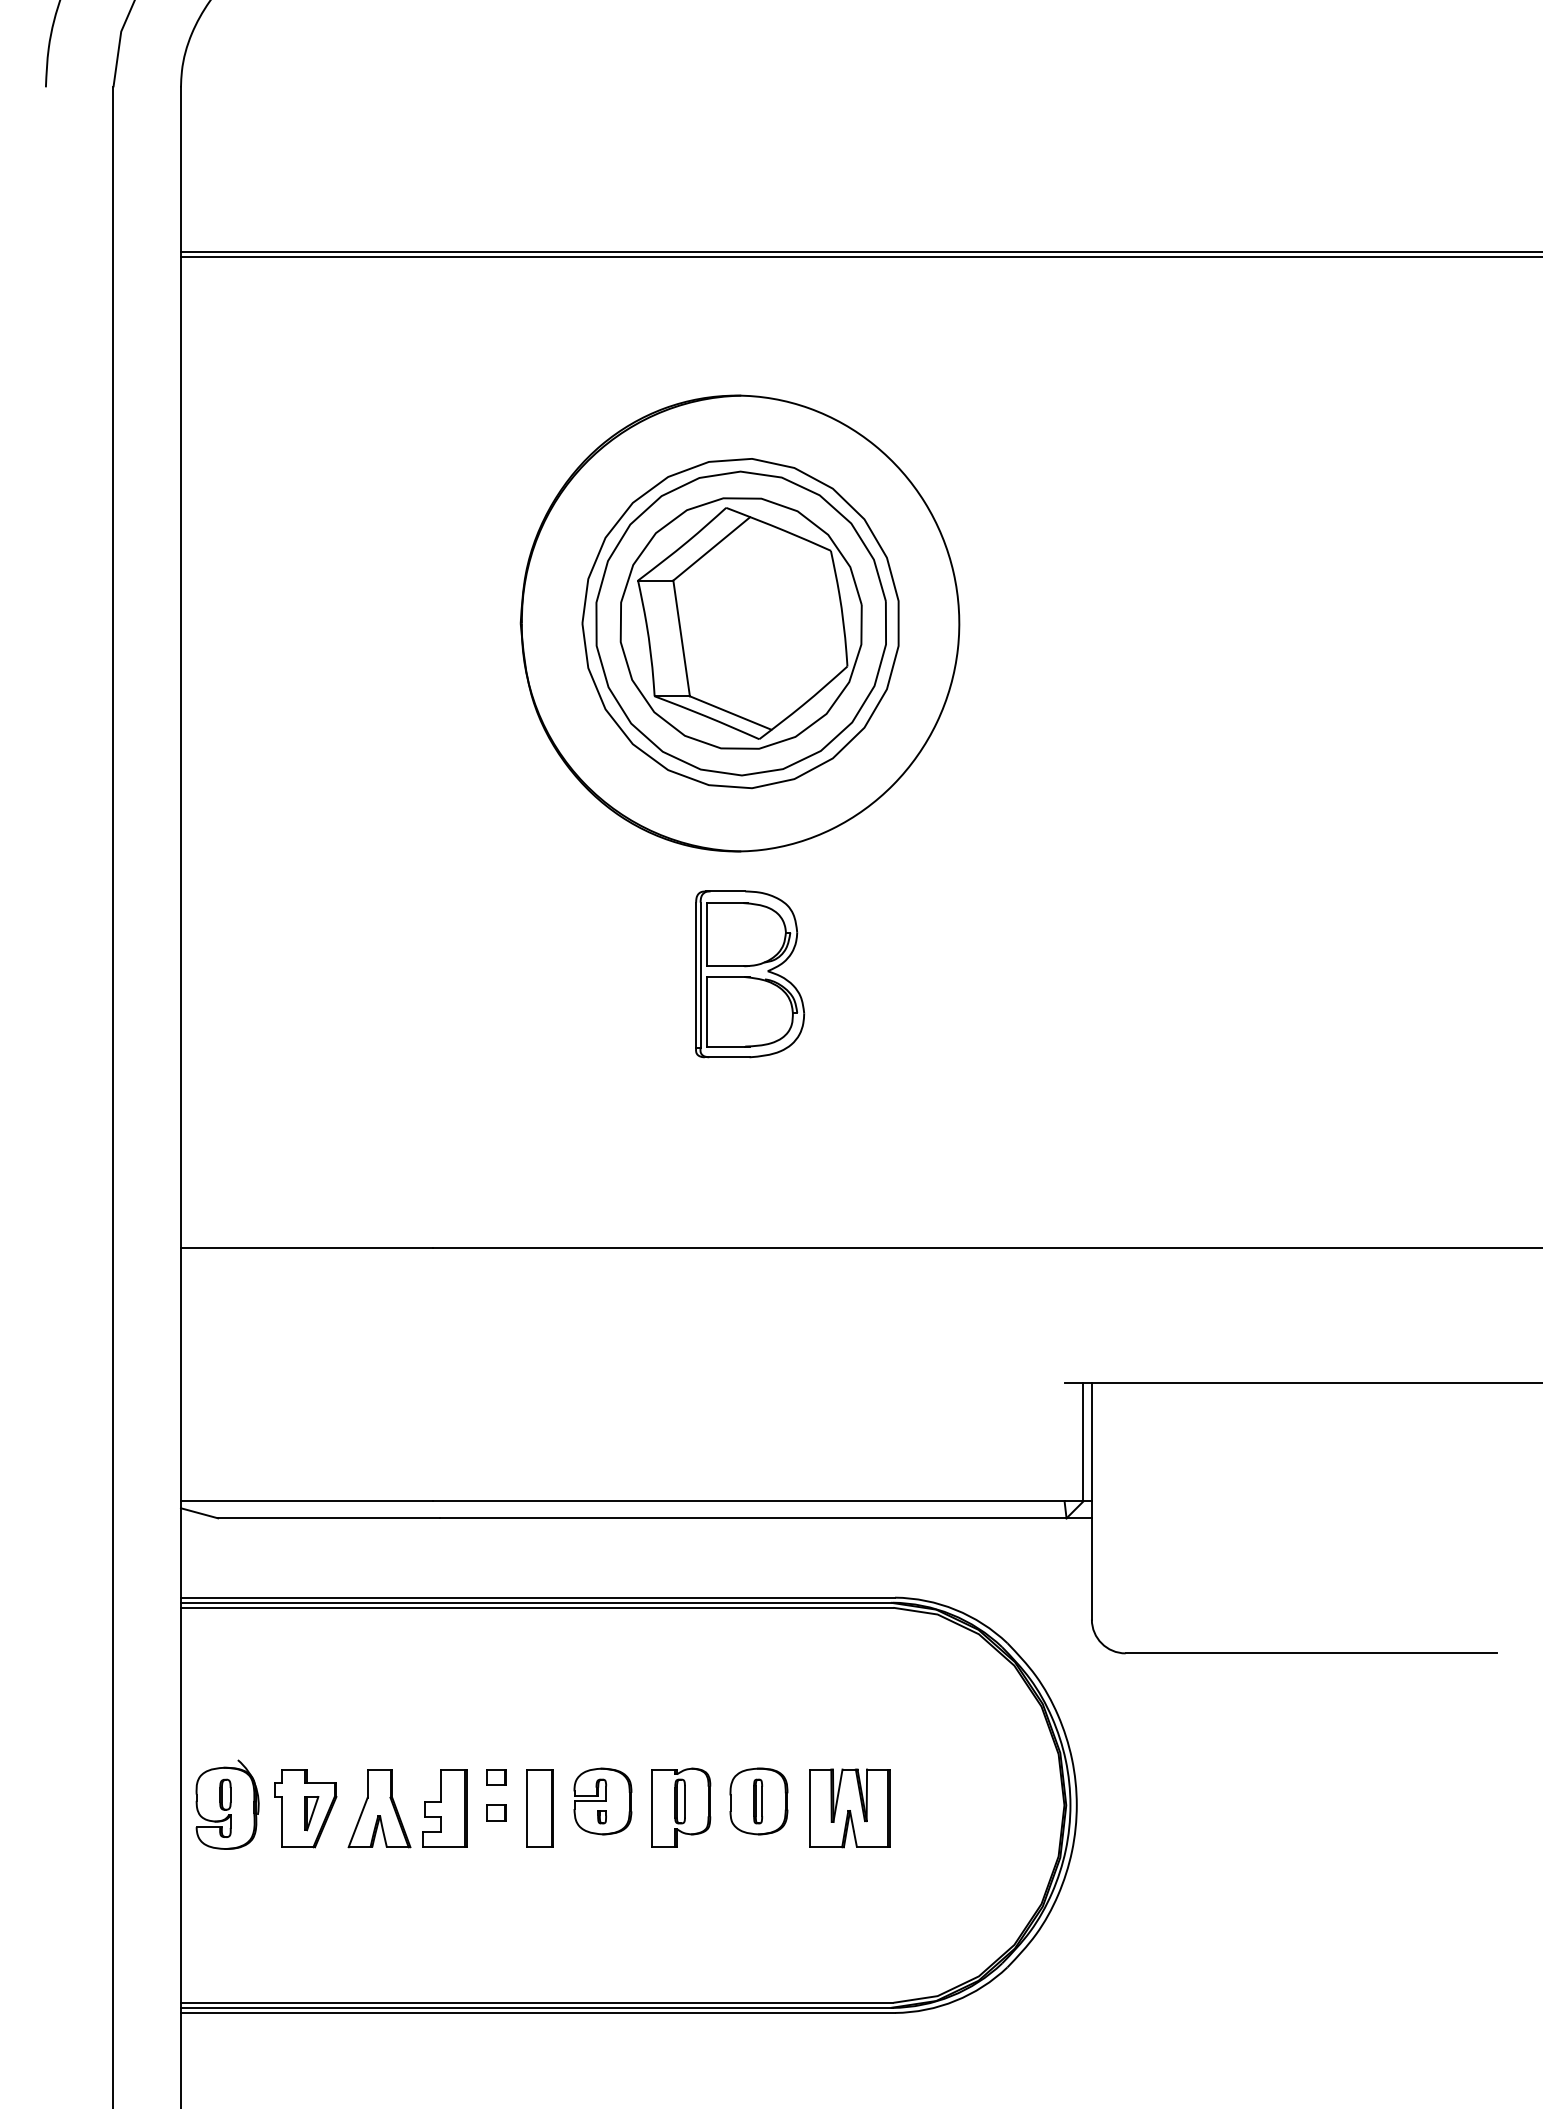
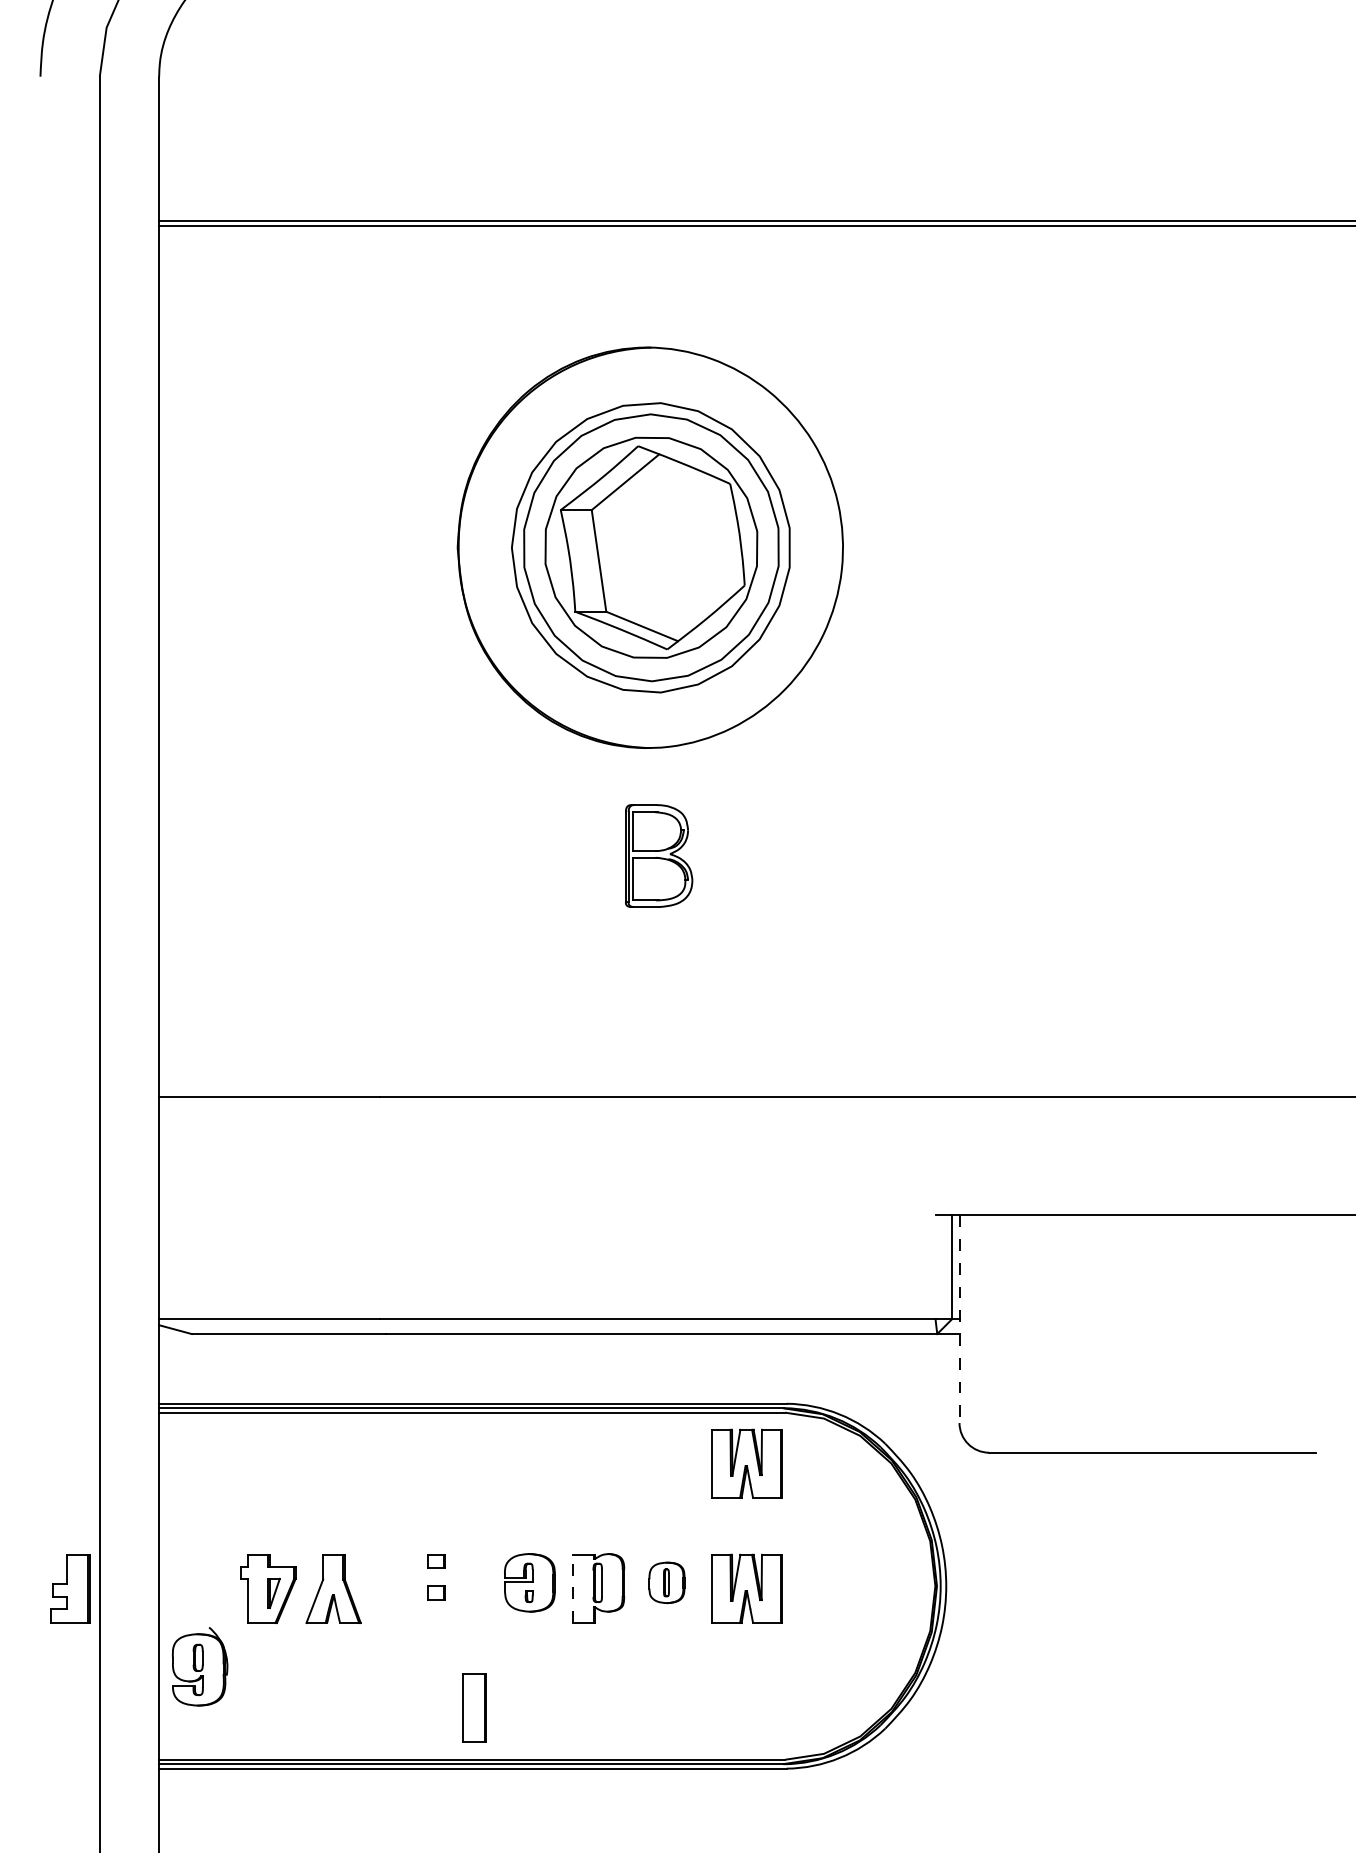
part: (749, 973) -> (658, 855), size x0.7
line: (1091, 1501) -> (959, 1319), solid -> dashed
part: (849, 1665) -> (746, 1463), added
part: (758, 1801) -> (666, 1582), size x0.7
part: (226, 1804) -> (199, 1666), moved
part: (445, 1807) -> (70, 1588), moved
part: (539, 1807) -> (474, 1707), moved
line: (651, 1807) -> (572, 1588), solid -> dashed

